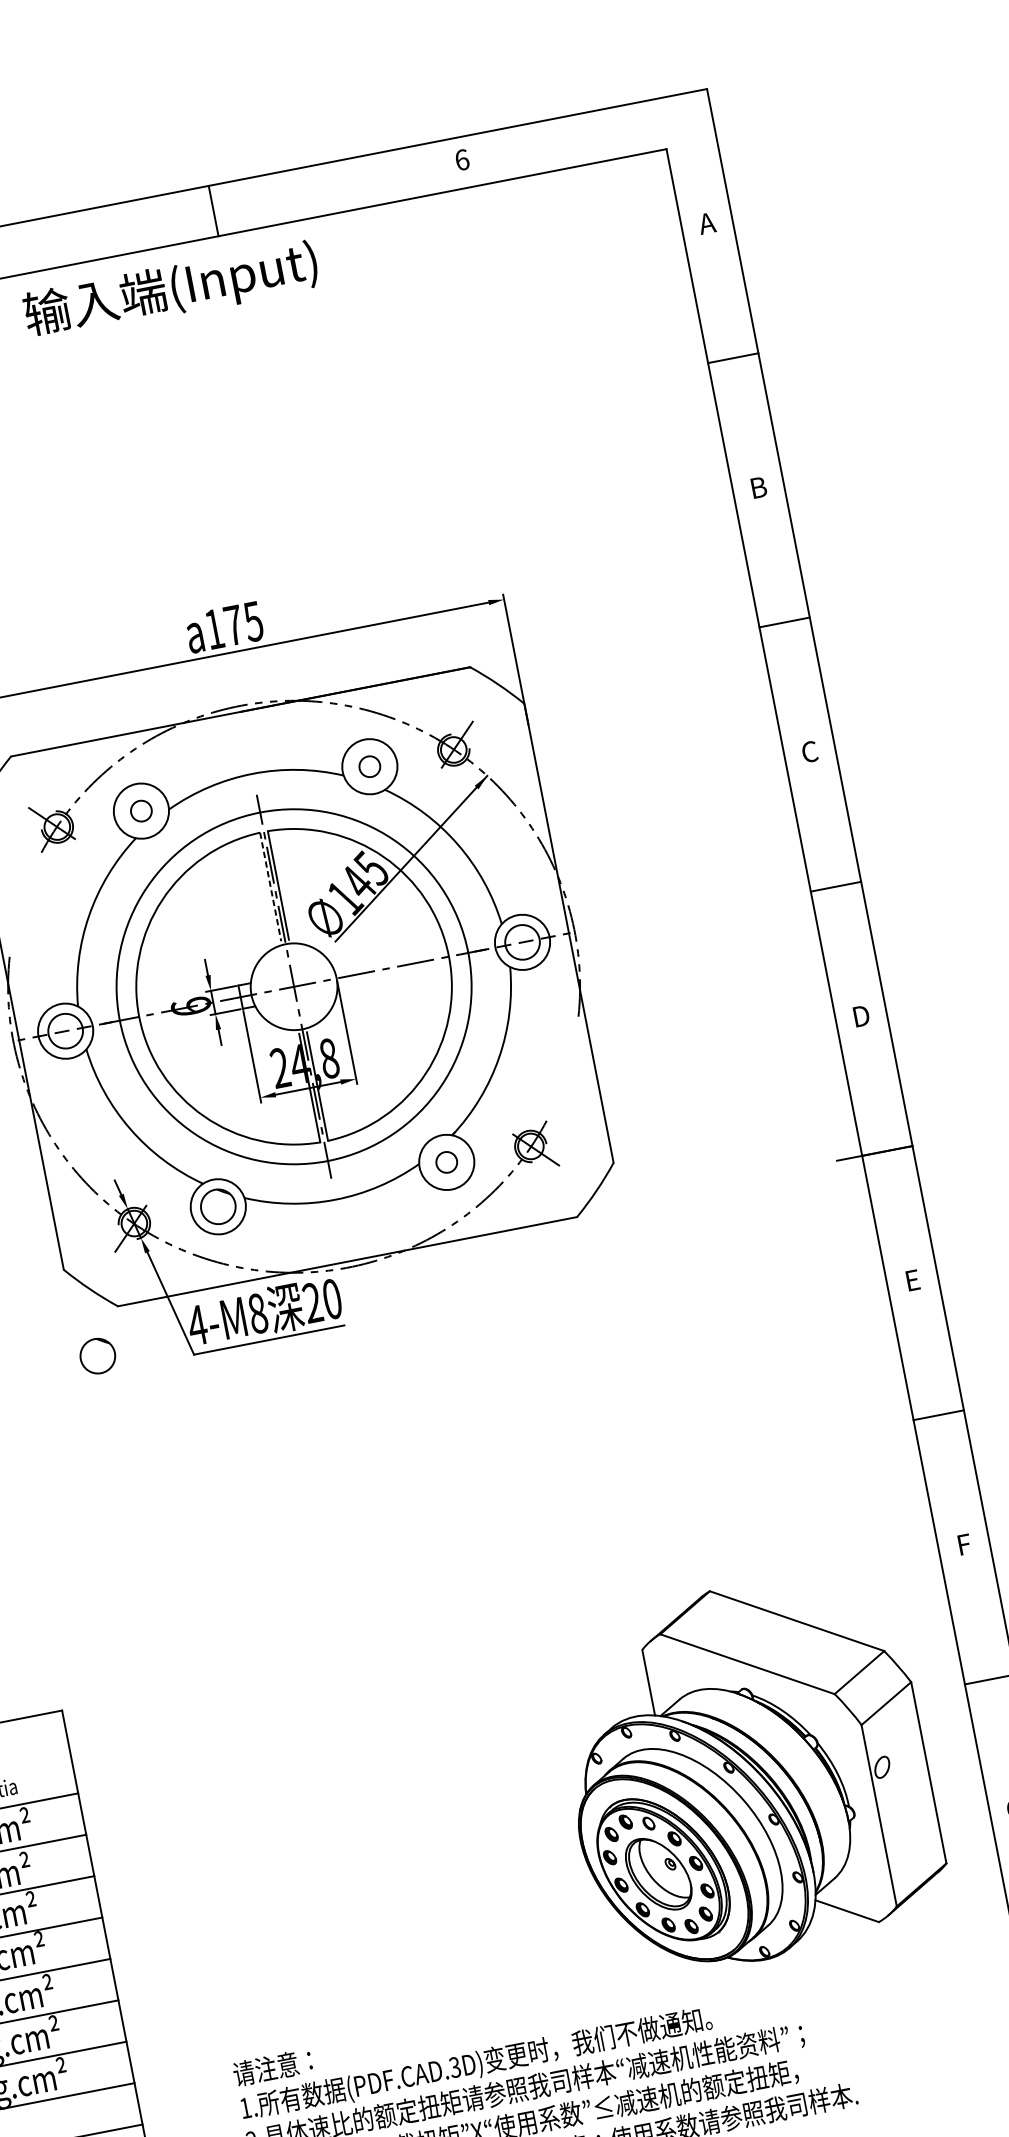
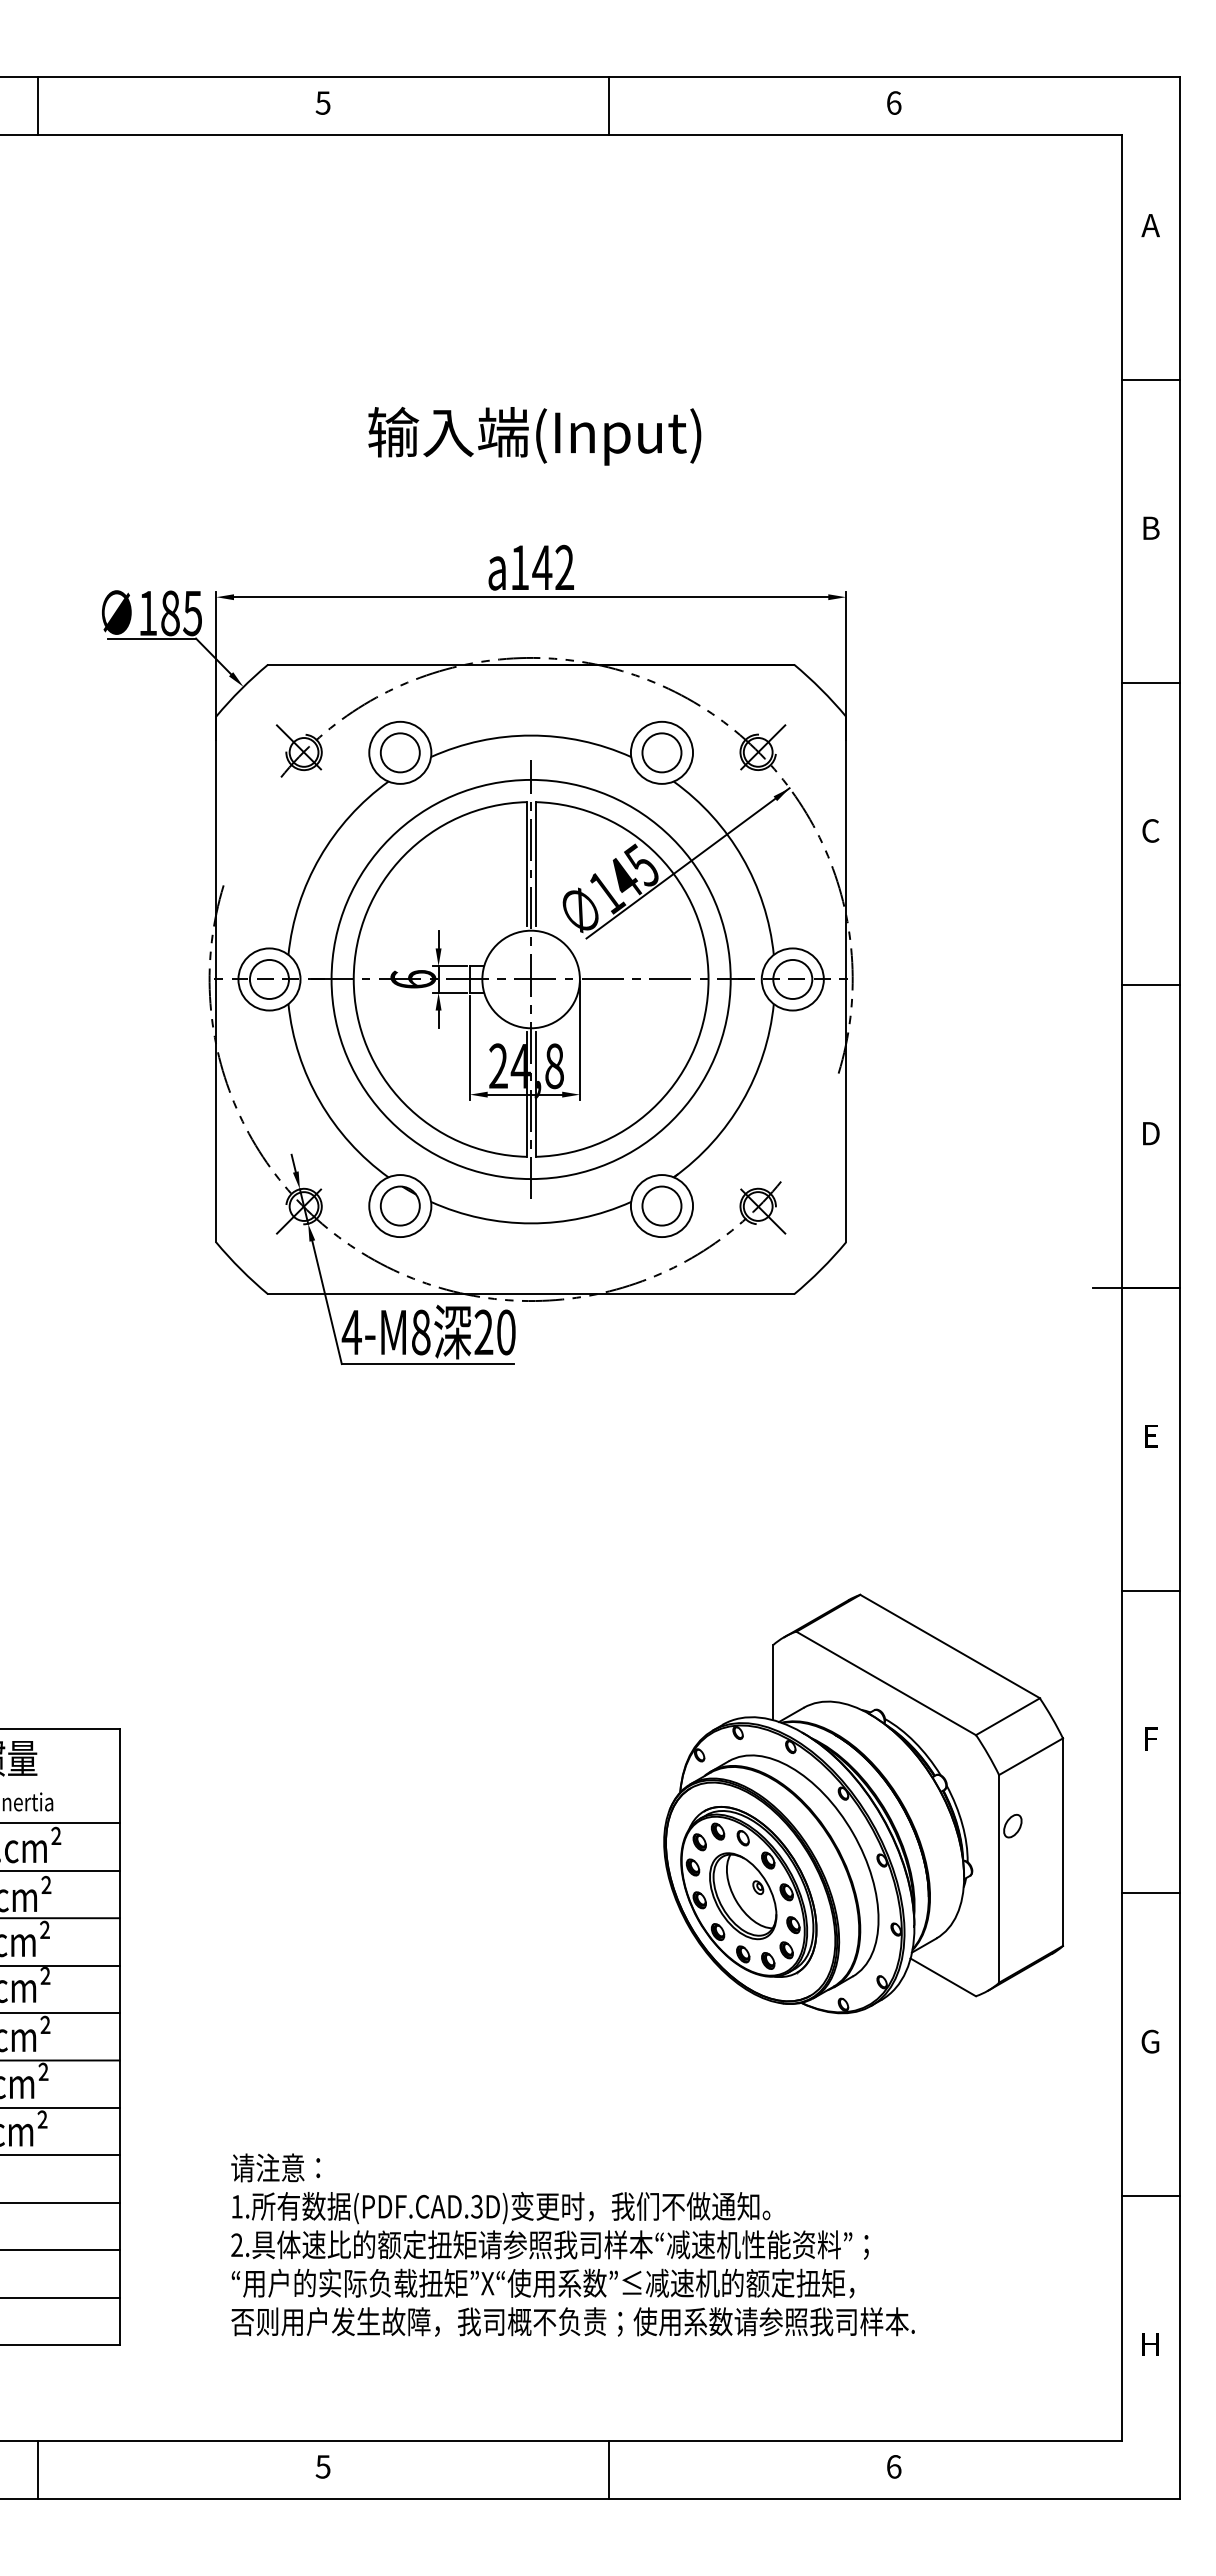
text: (170, 290) -> (534, 435), moved
text: (242, 623) -> (552, 567), 175 -> 142
circle: (369, 766) -> (661, 752), size x1.67
circle: (140, 810) -> (399, 752), size x1.67
line: (270, 887) -> (526, 864), dashed -> solid
circle: (446, 1161) -> (661, 1205), size x1.67
circle: (97, 1355) -> (234, 1344), removed
part: (748, 1772) -> (863, 1803), moved

